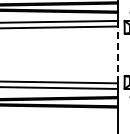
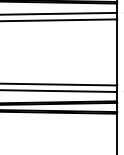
line: (117, 54) -> (116, 51), dashed -> solid

